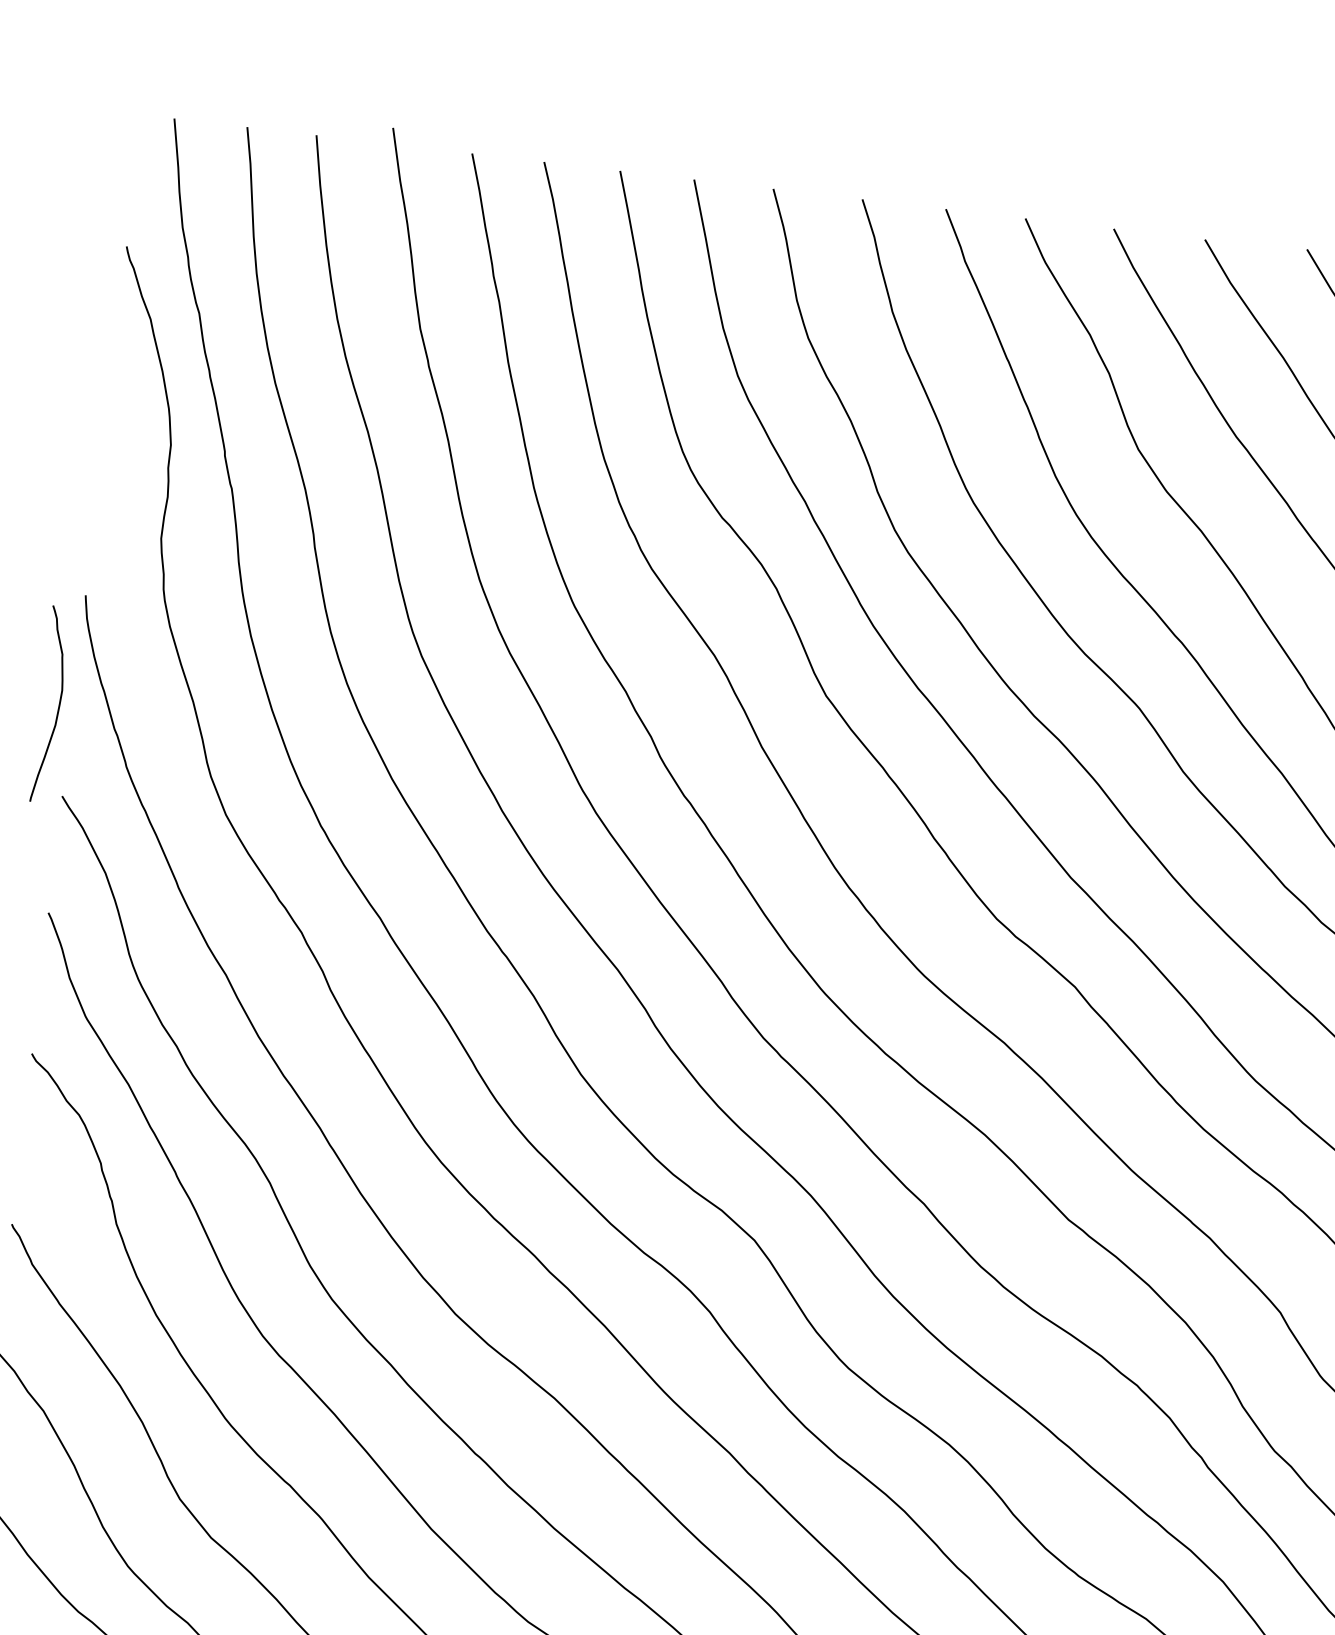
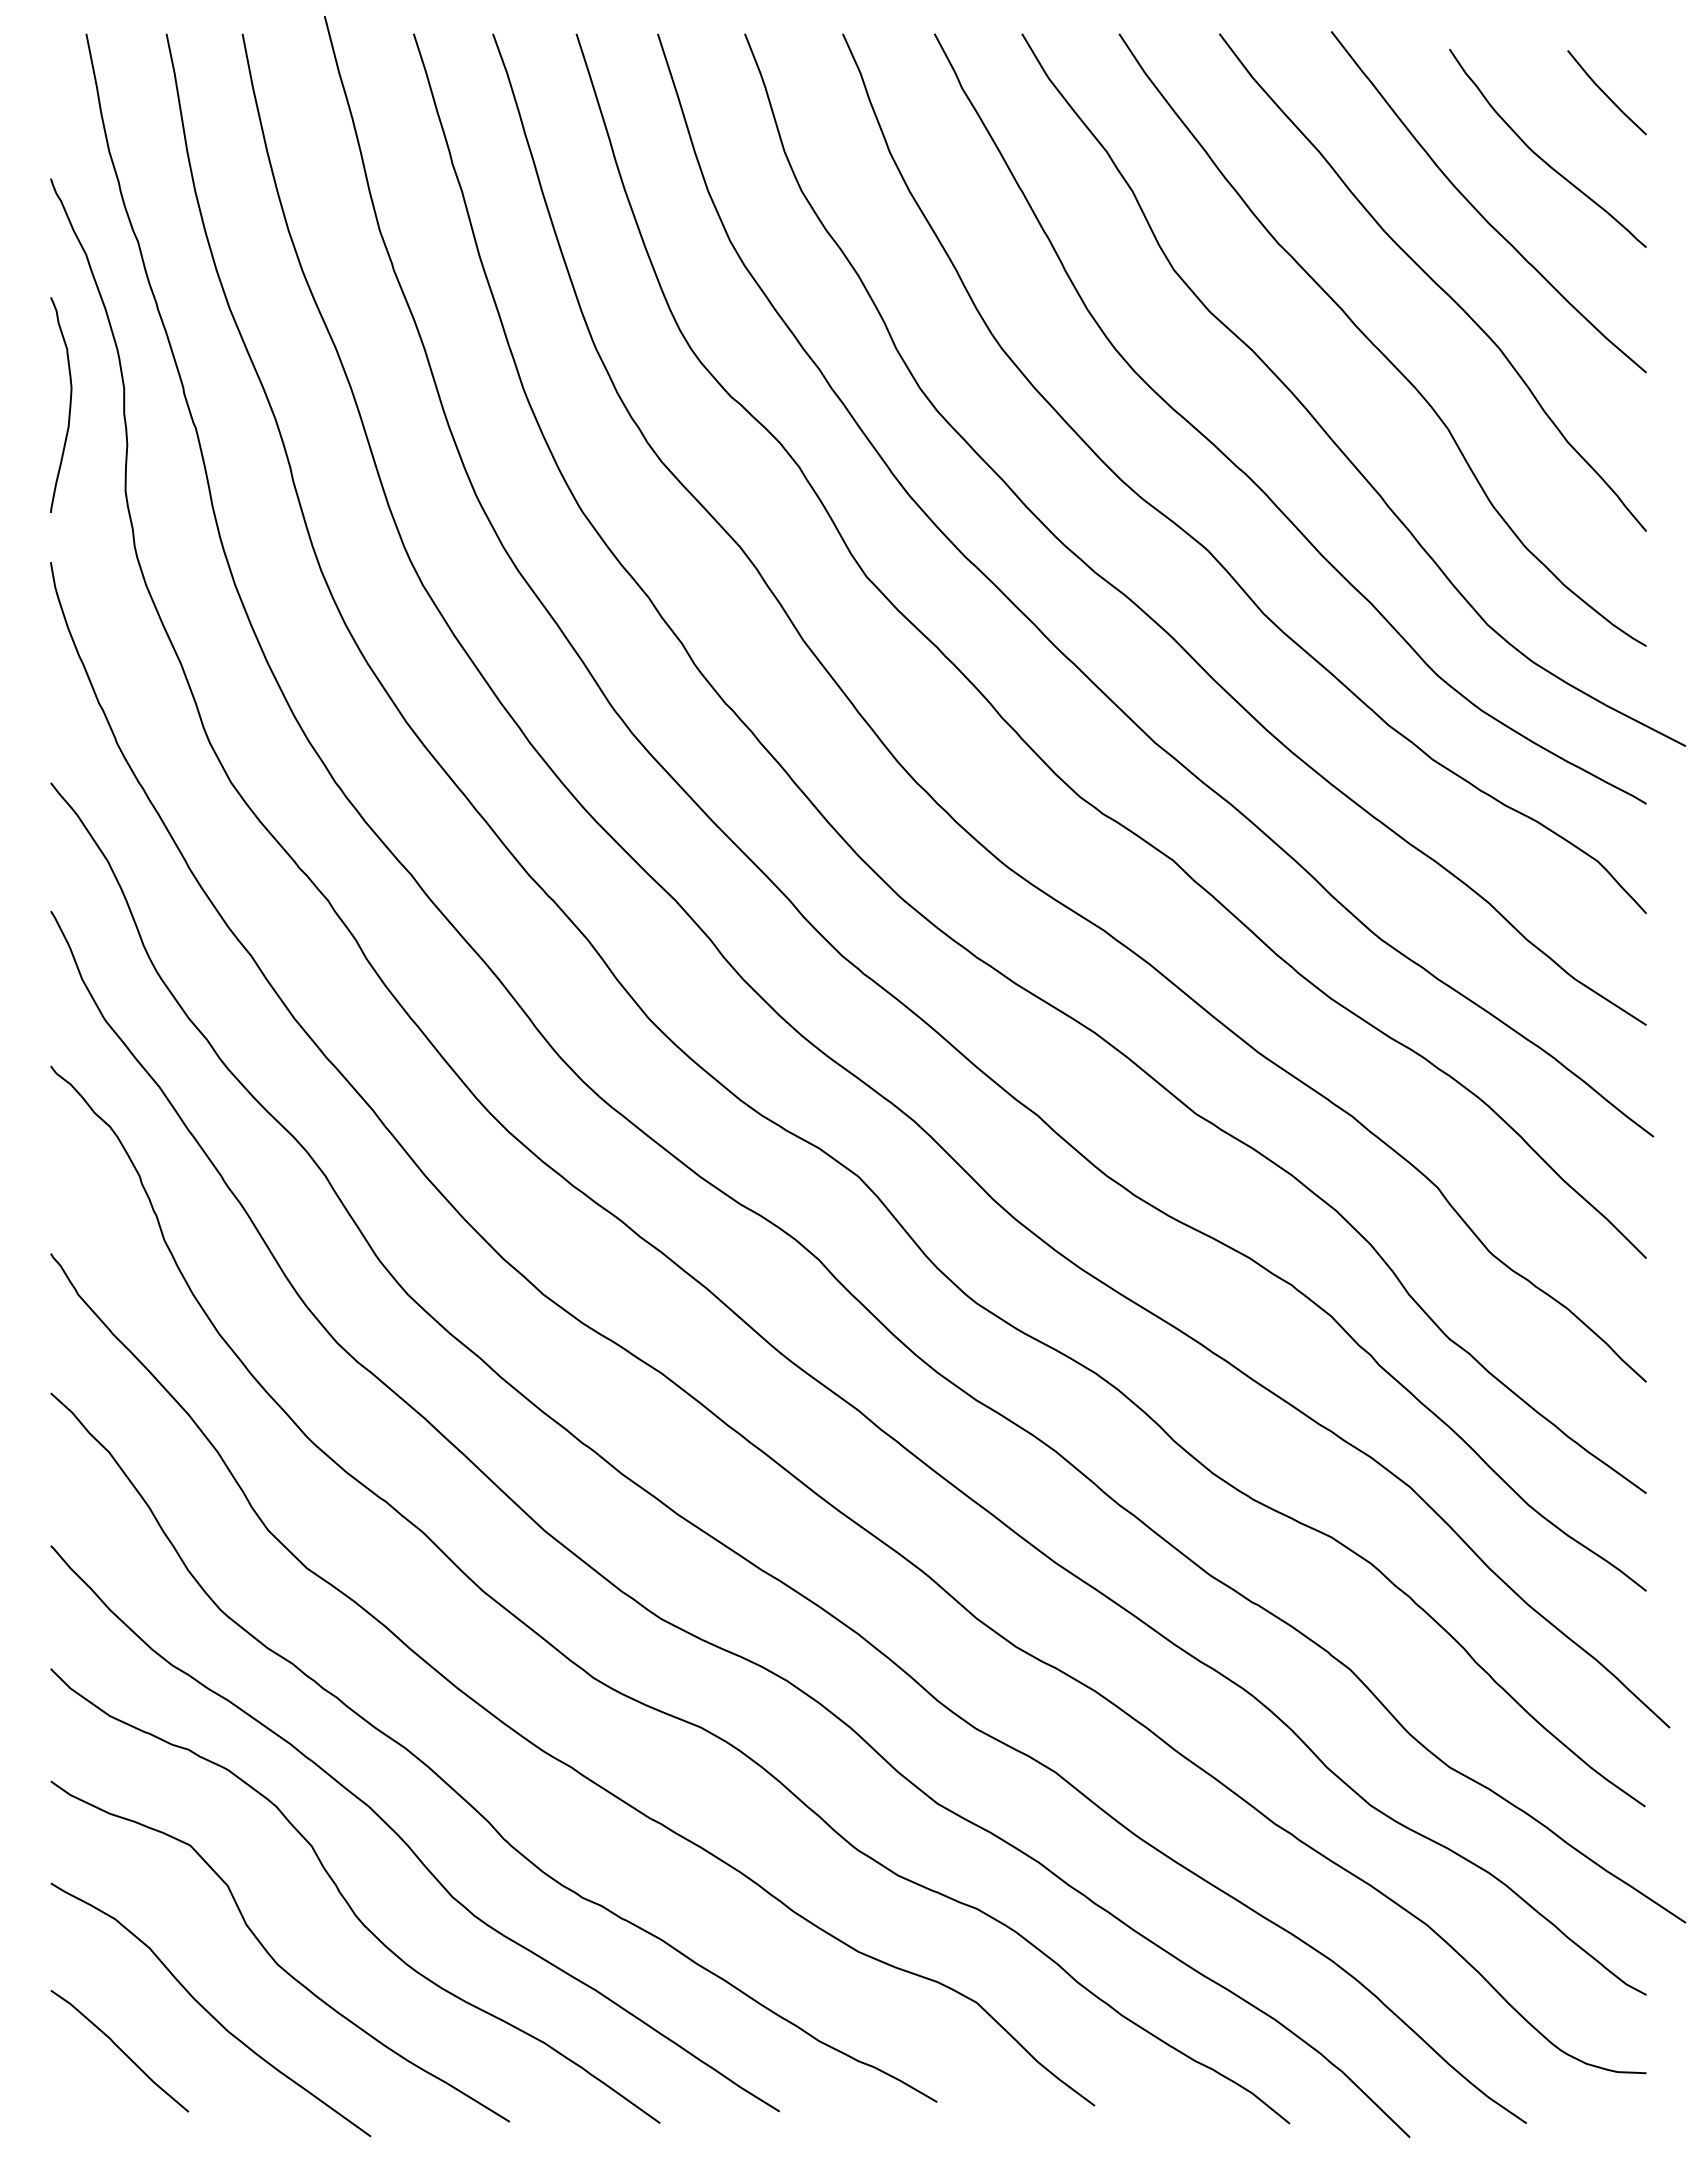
curve: (58, 704) -> (69, 404), moved

